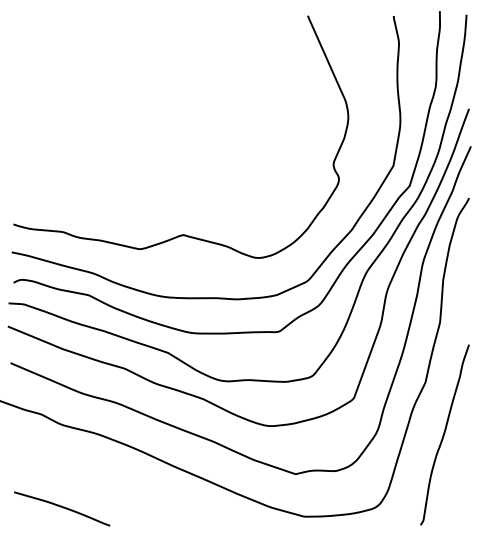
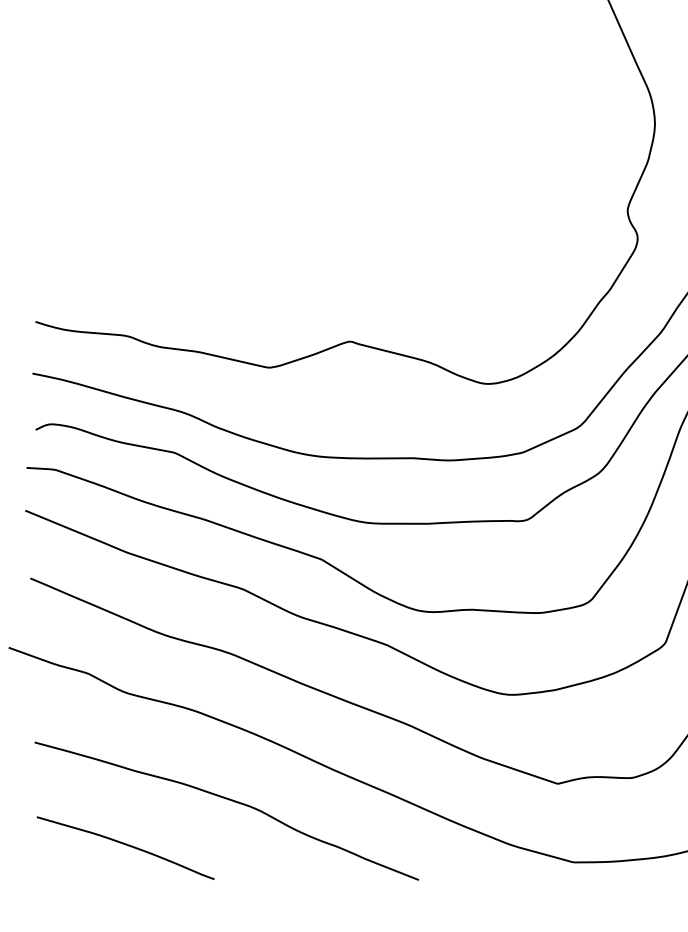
curve: (119, 484) -> (231, 802), added

